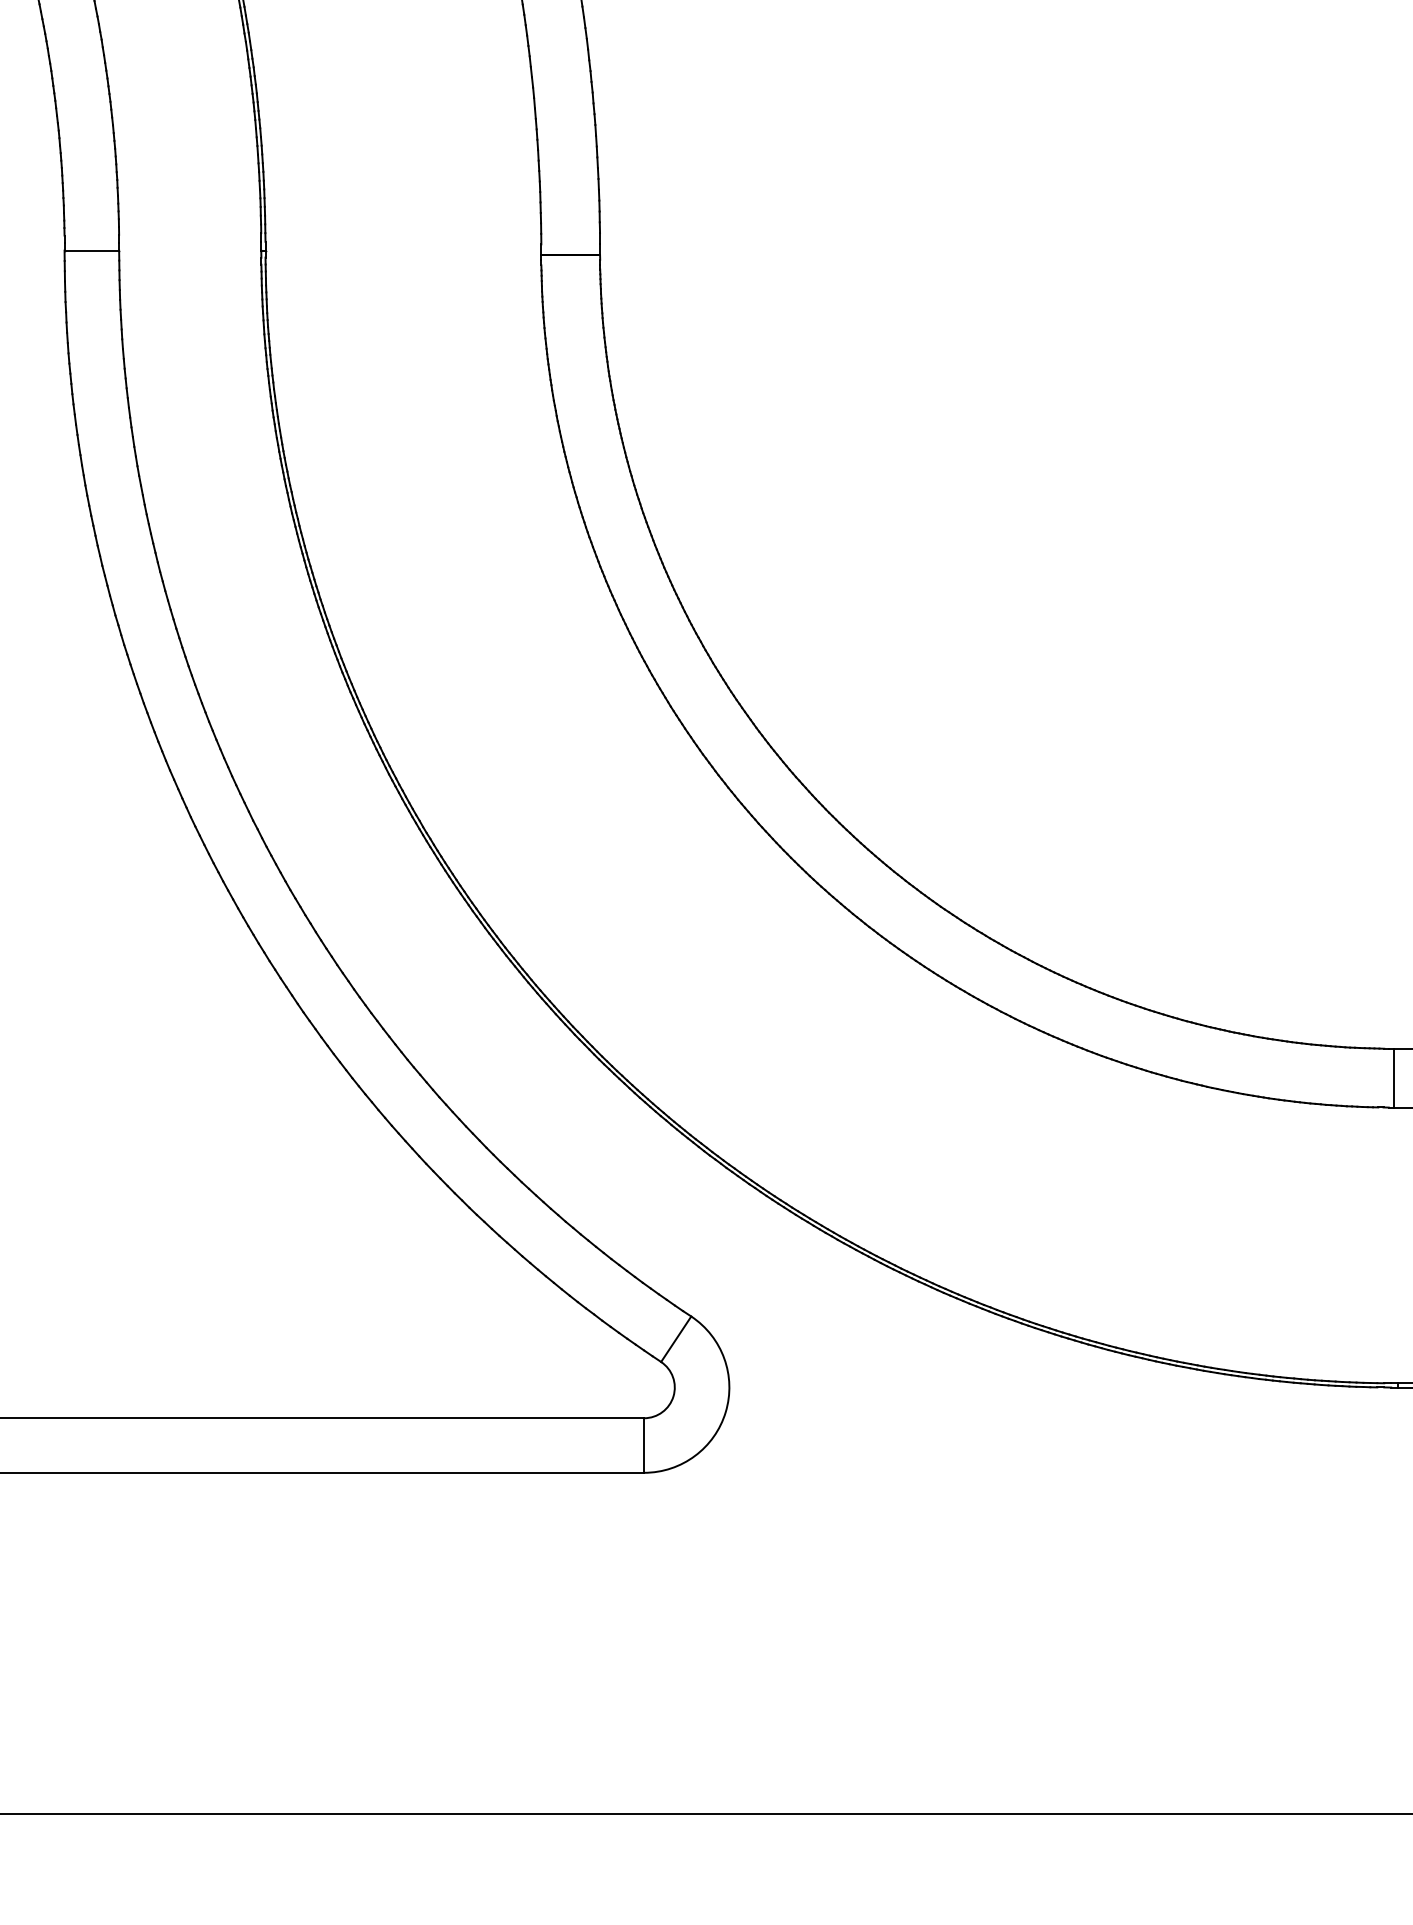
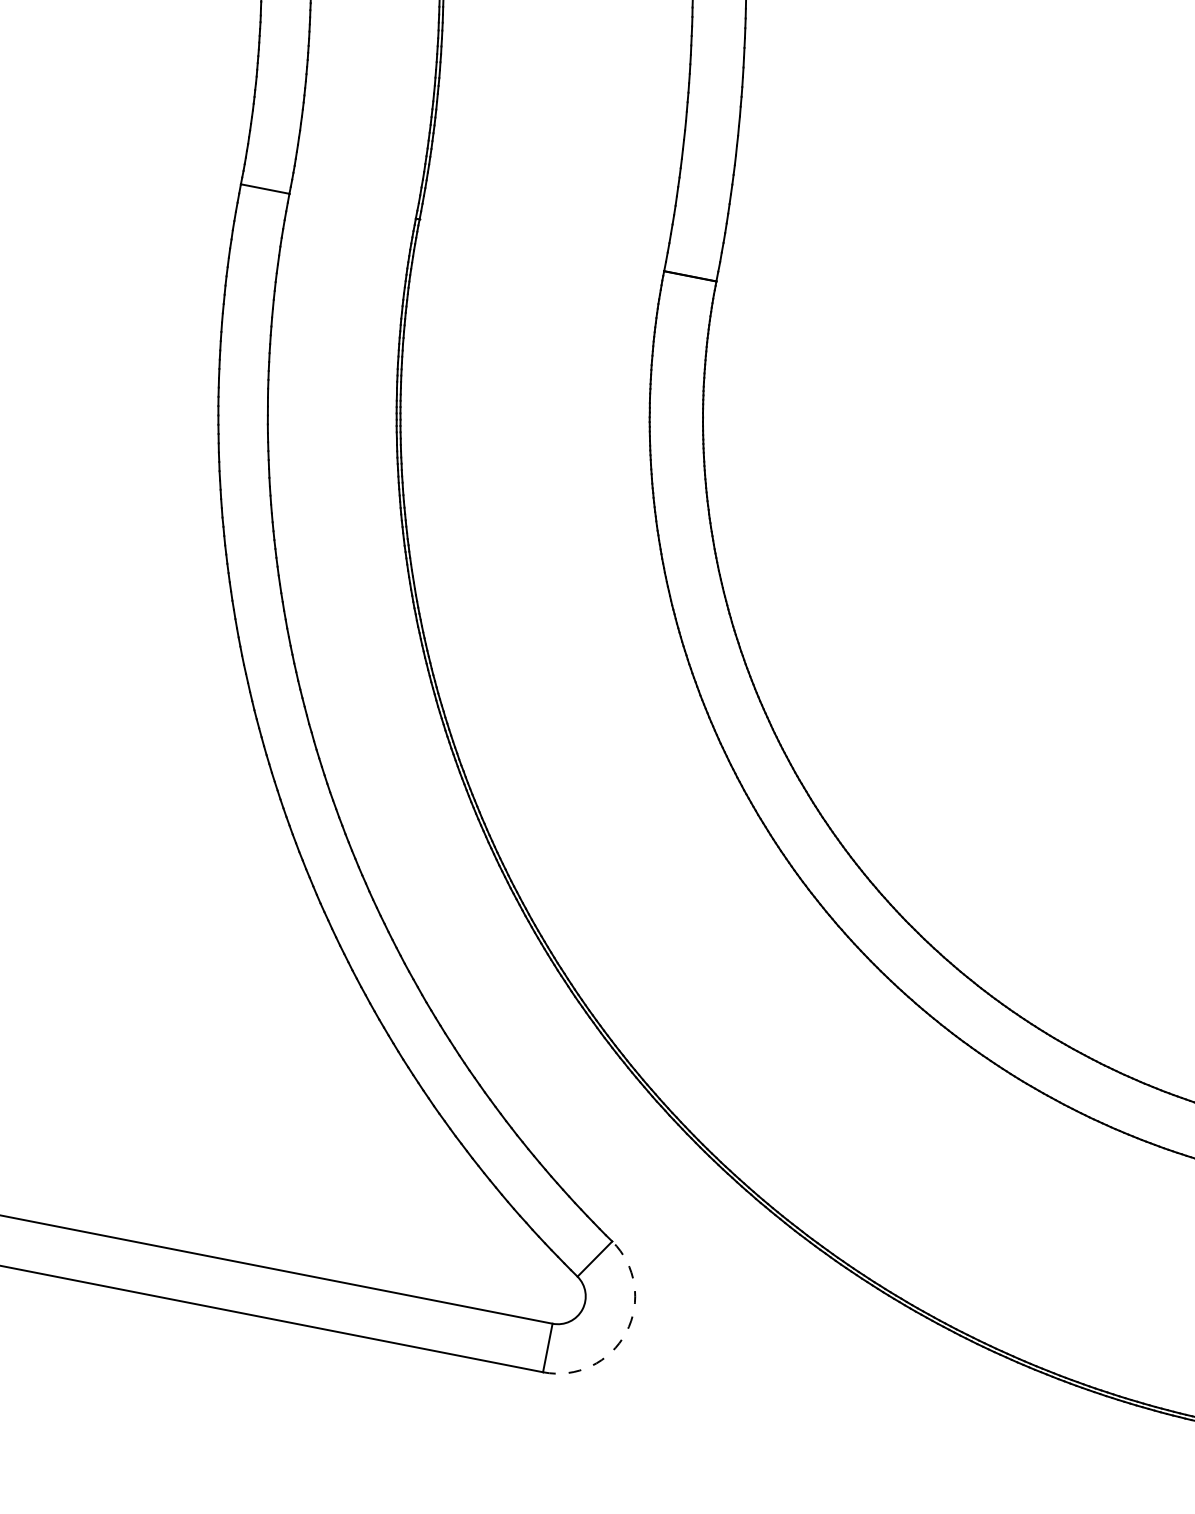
arc: (725, 1412) -> (625, 1332), solid -> dashed

